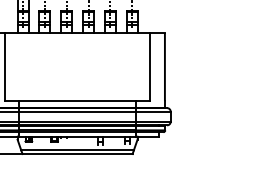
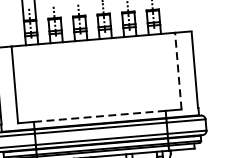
line: (150, 66) -> (178, 70), solid -> dashed
line: (77, 101) -> (99, 116), solid -> dashed

